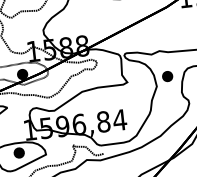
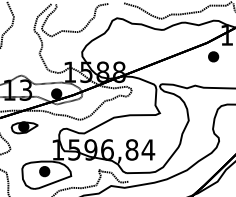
part: (167, 76) -> (213, 56), moved

